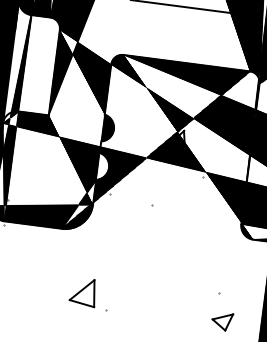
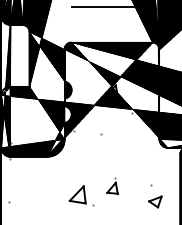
part: (158, 287) -> (112, 185), added
part: (89, 293) -> (81, 195), moved

